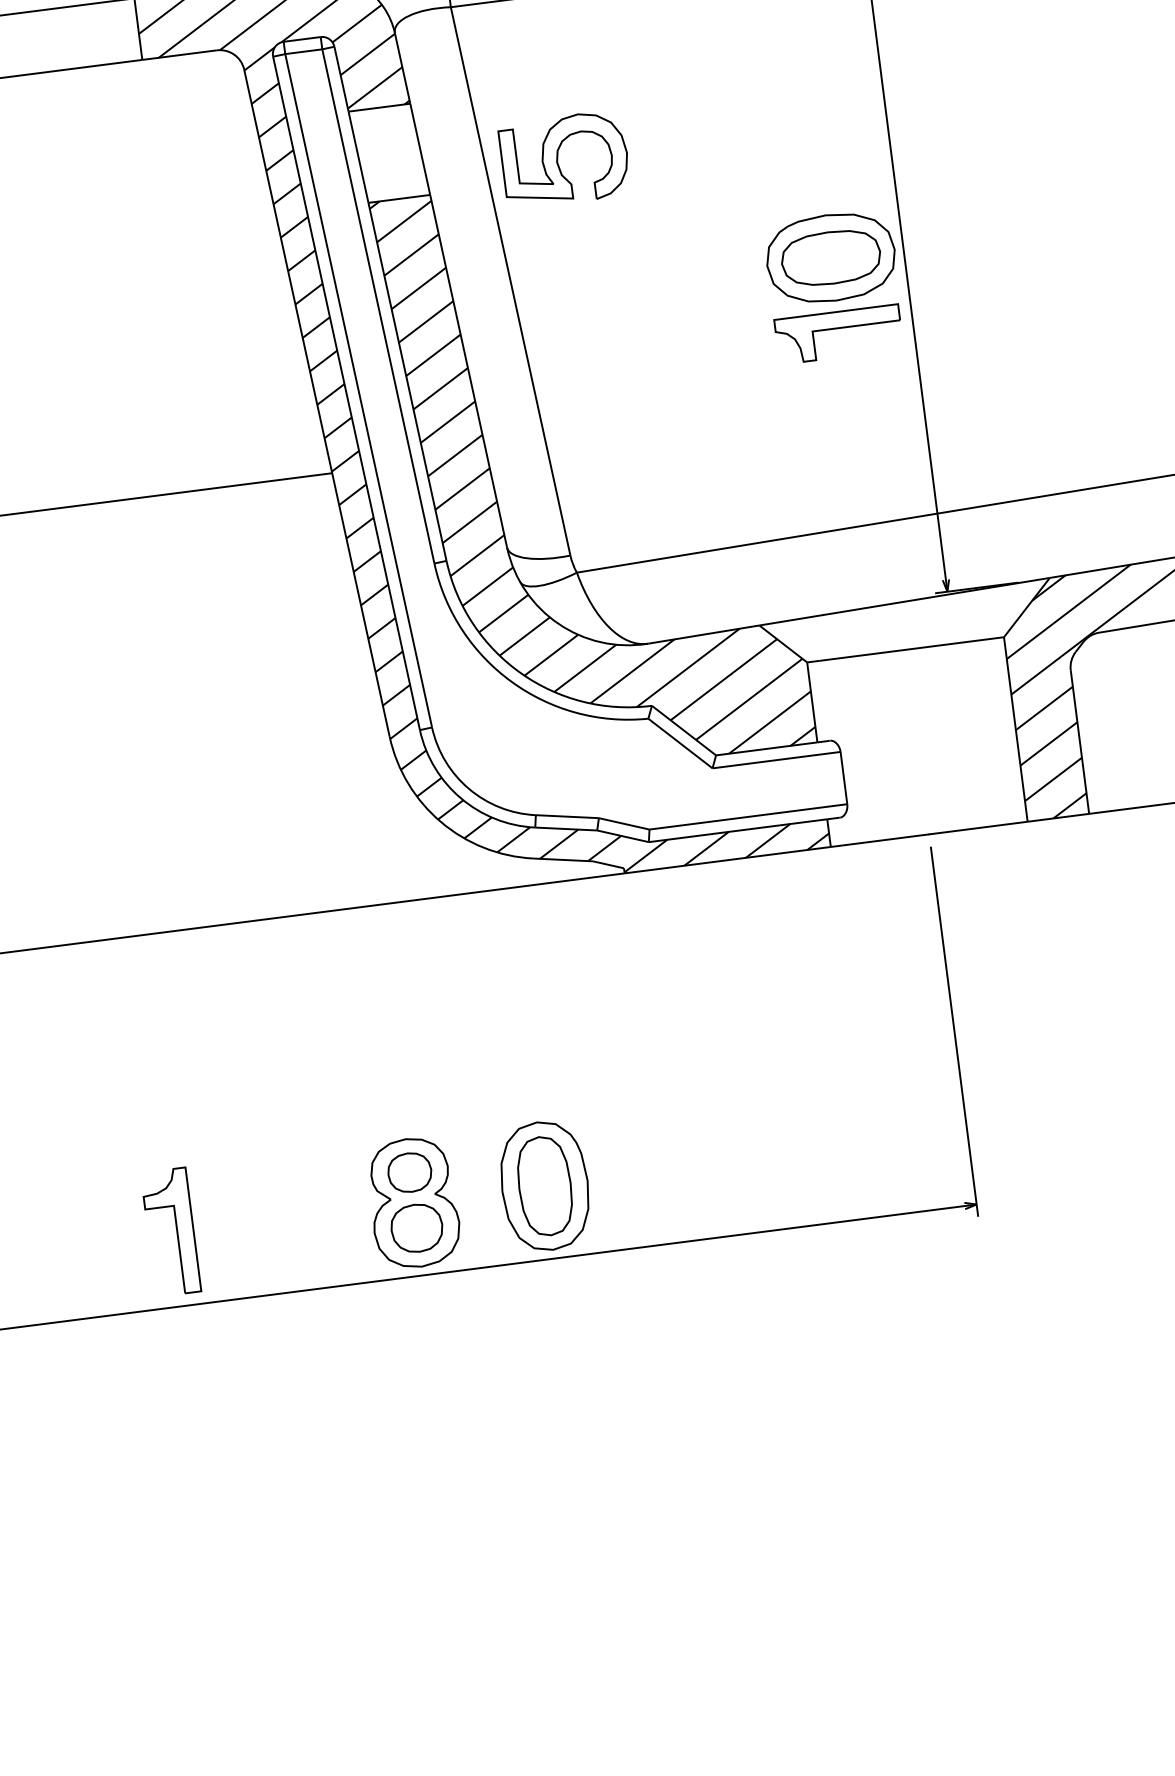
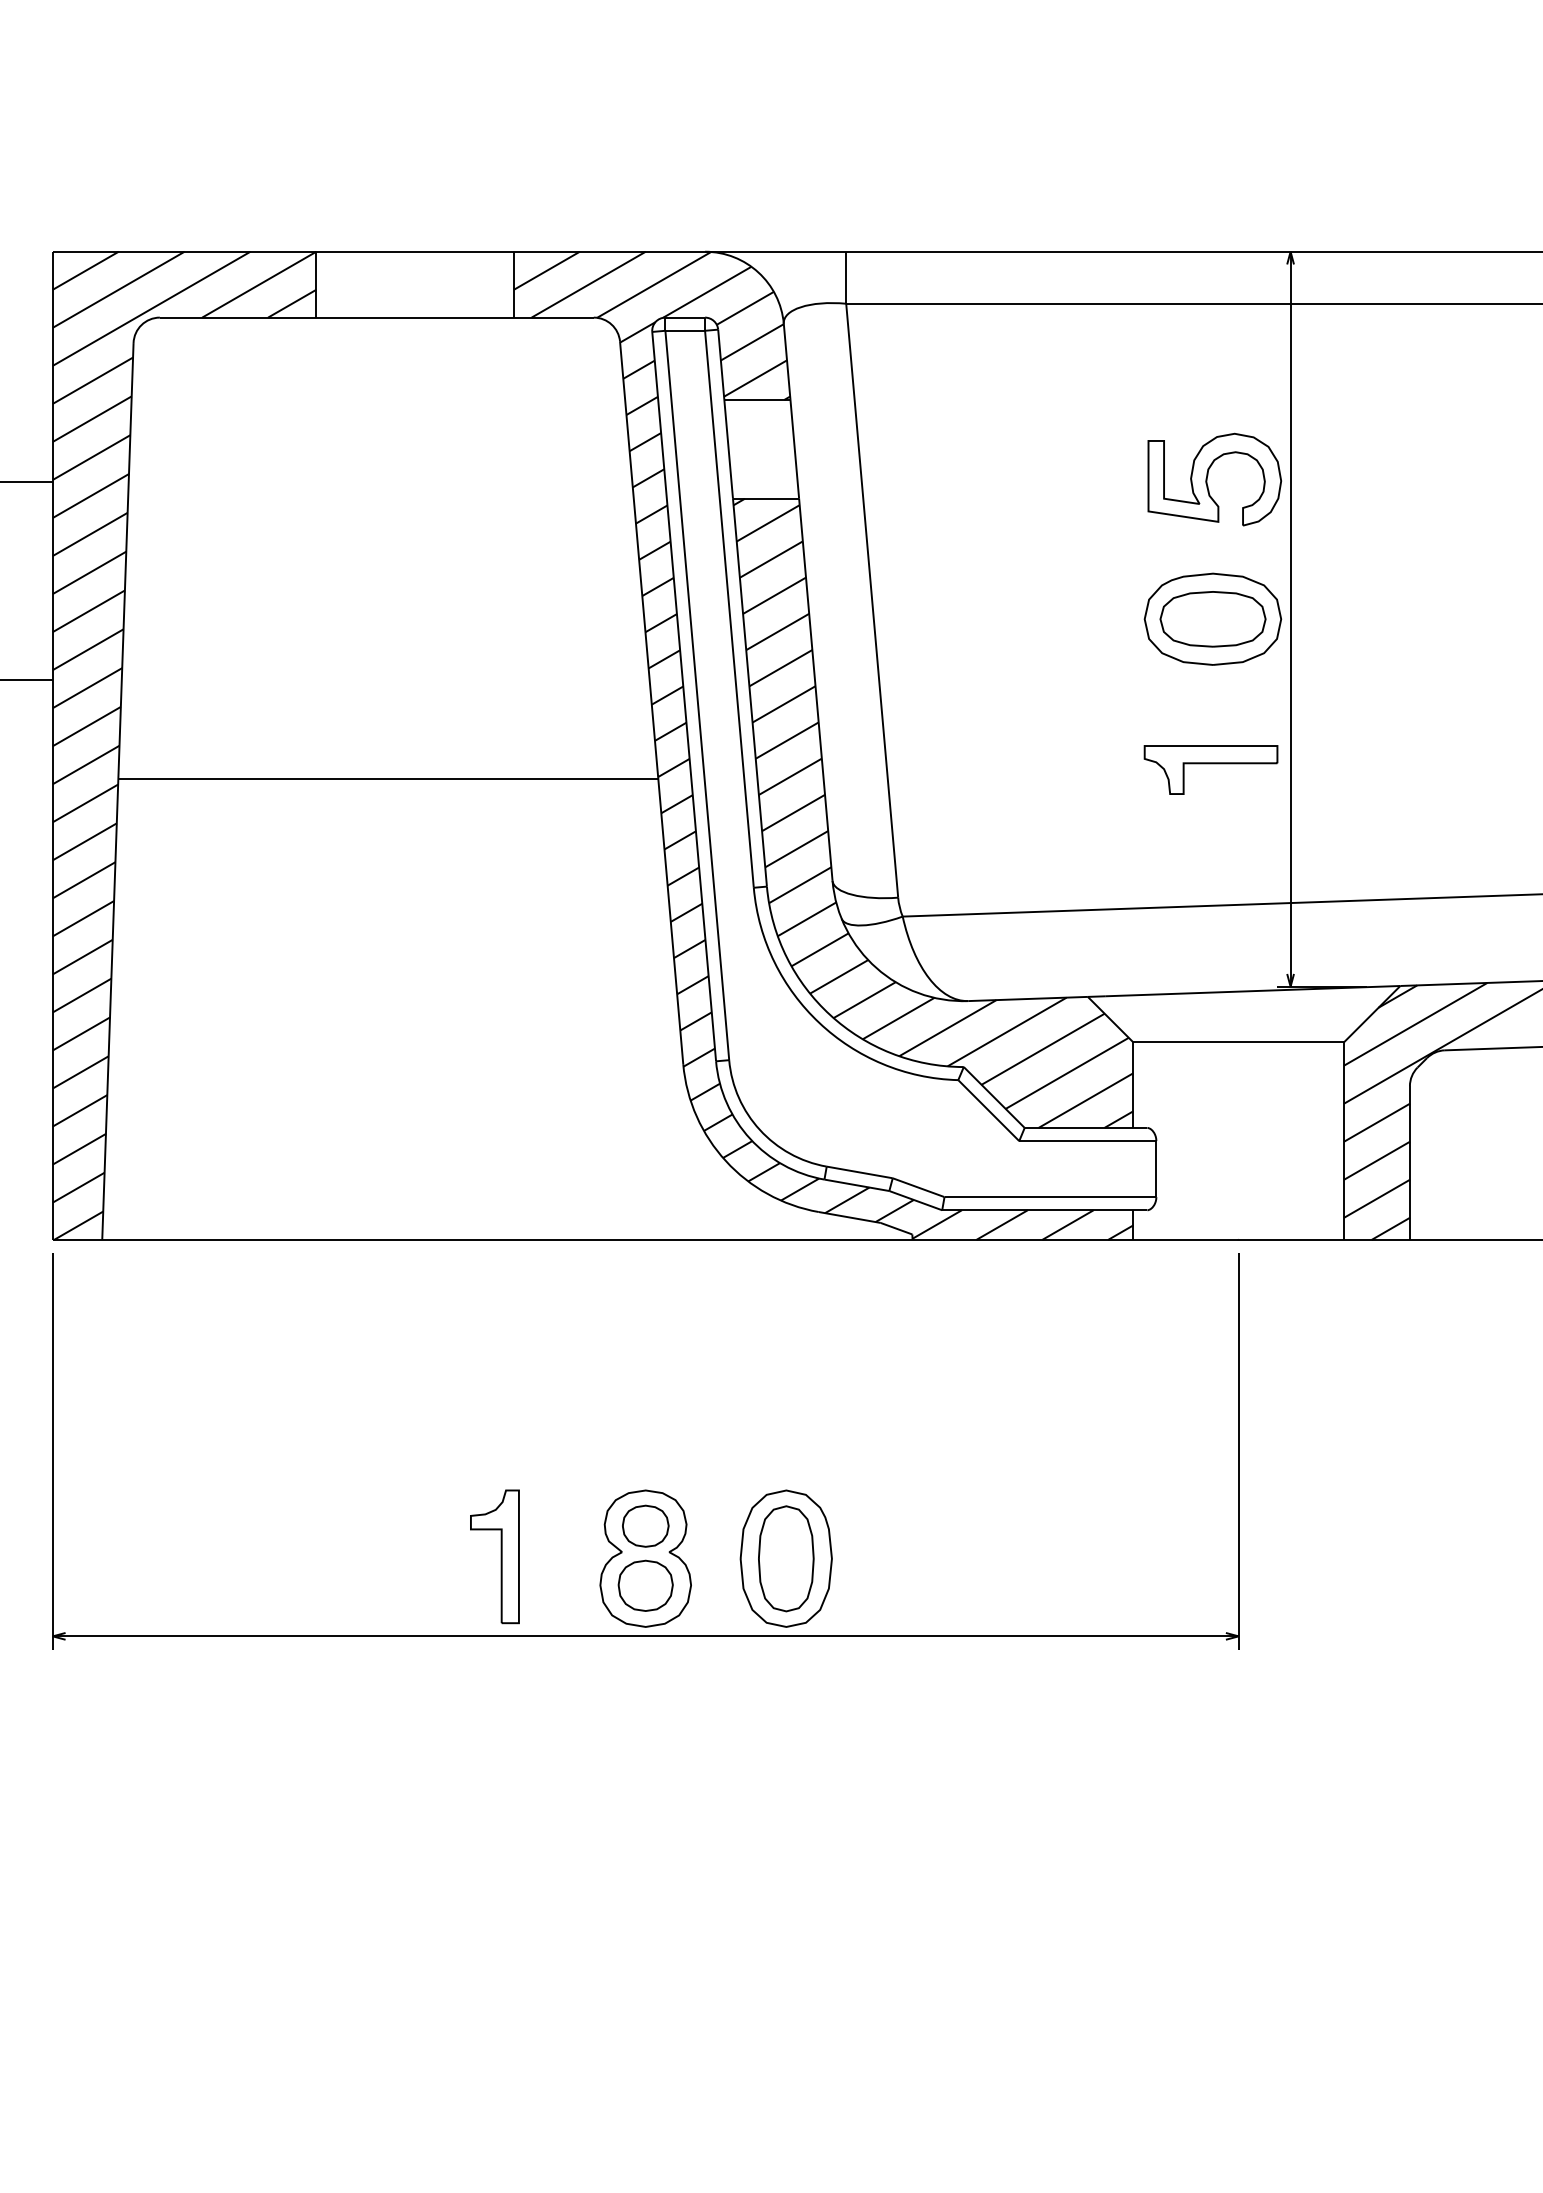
part: (558, 160) -> (1207, 479), moved
part: (838, 334) -> (1210, 769), moved
part: (170, 1231) -> (494, 1556), moved

